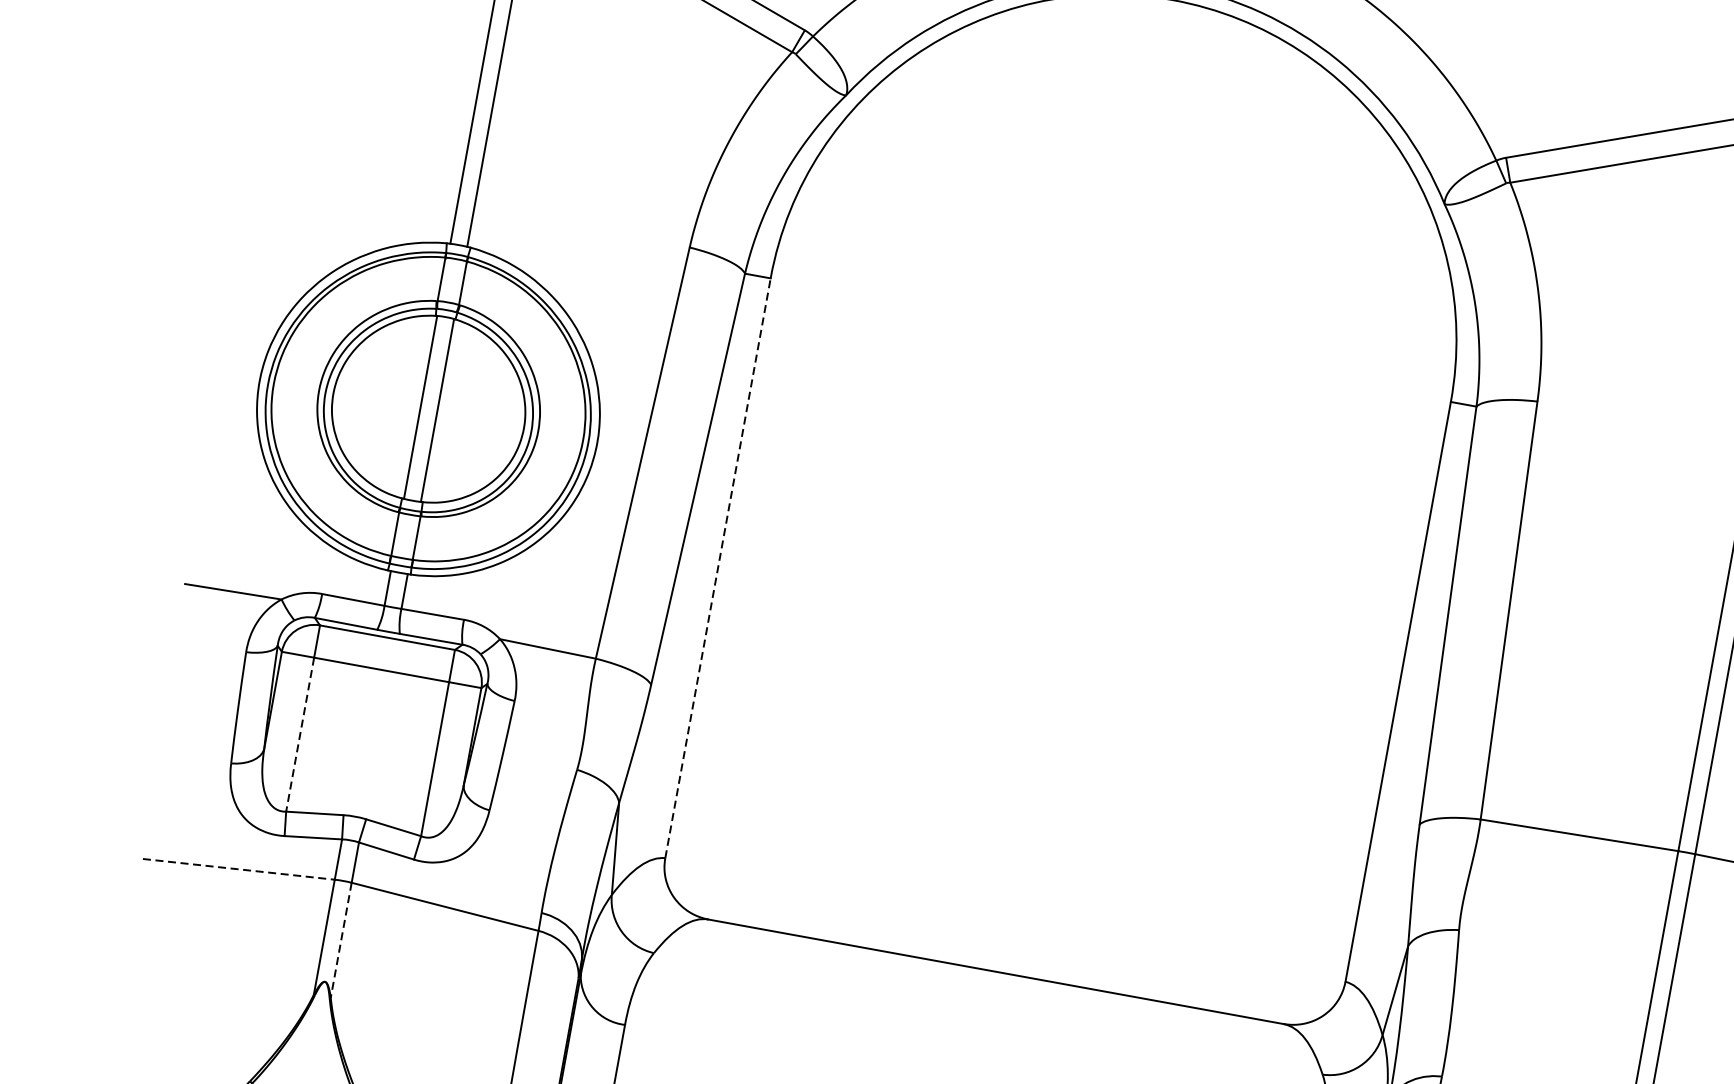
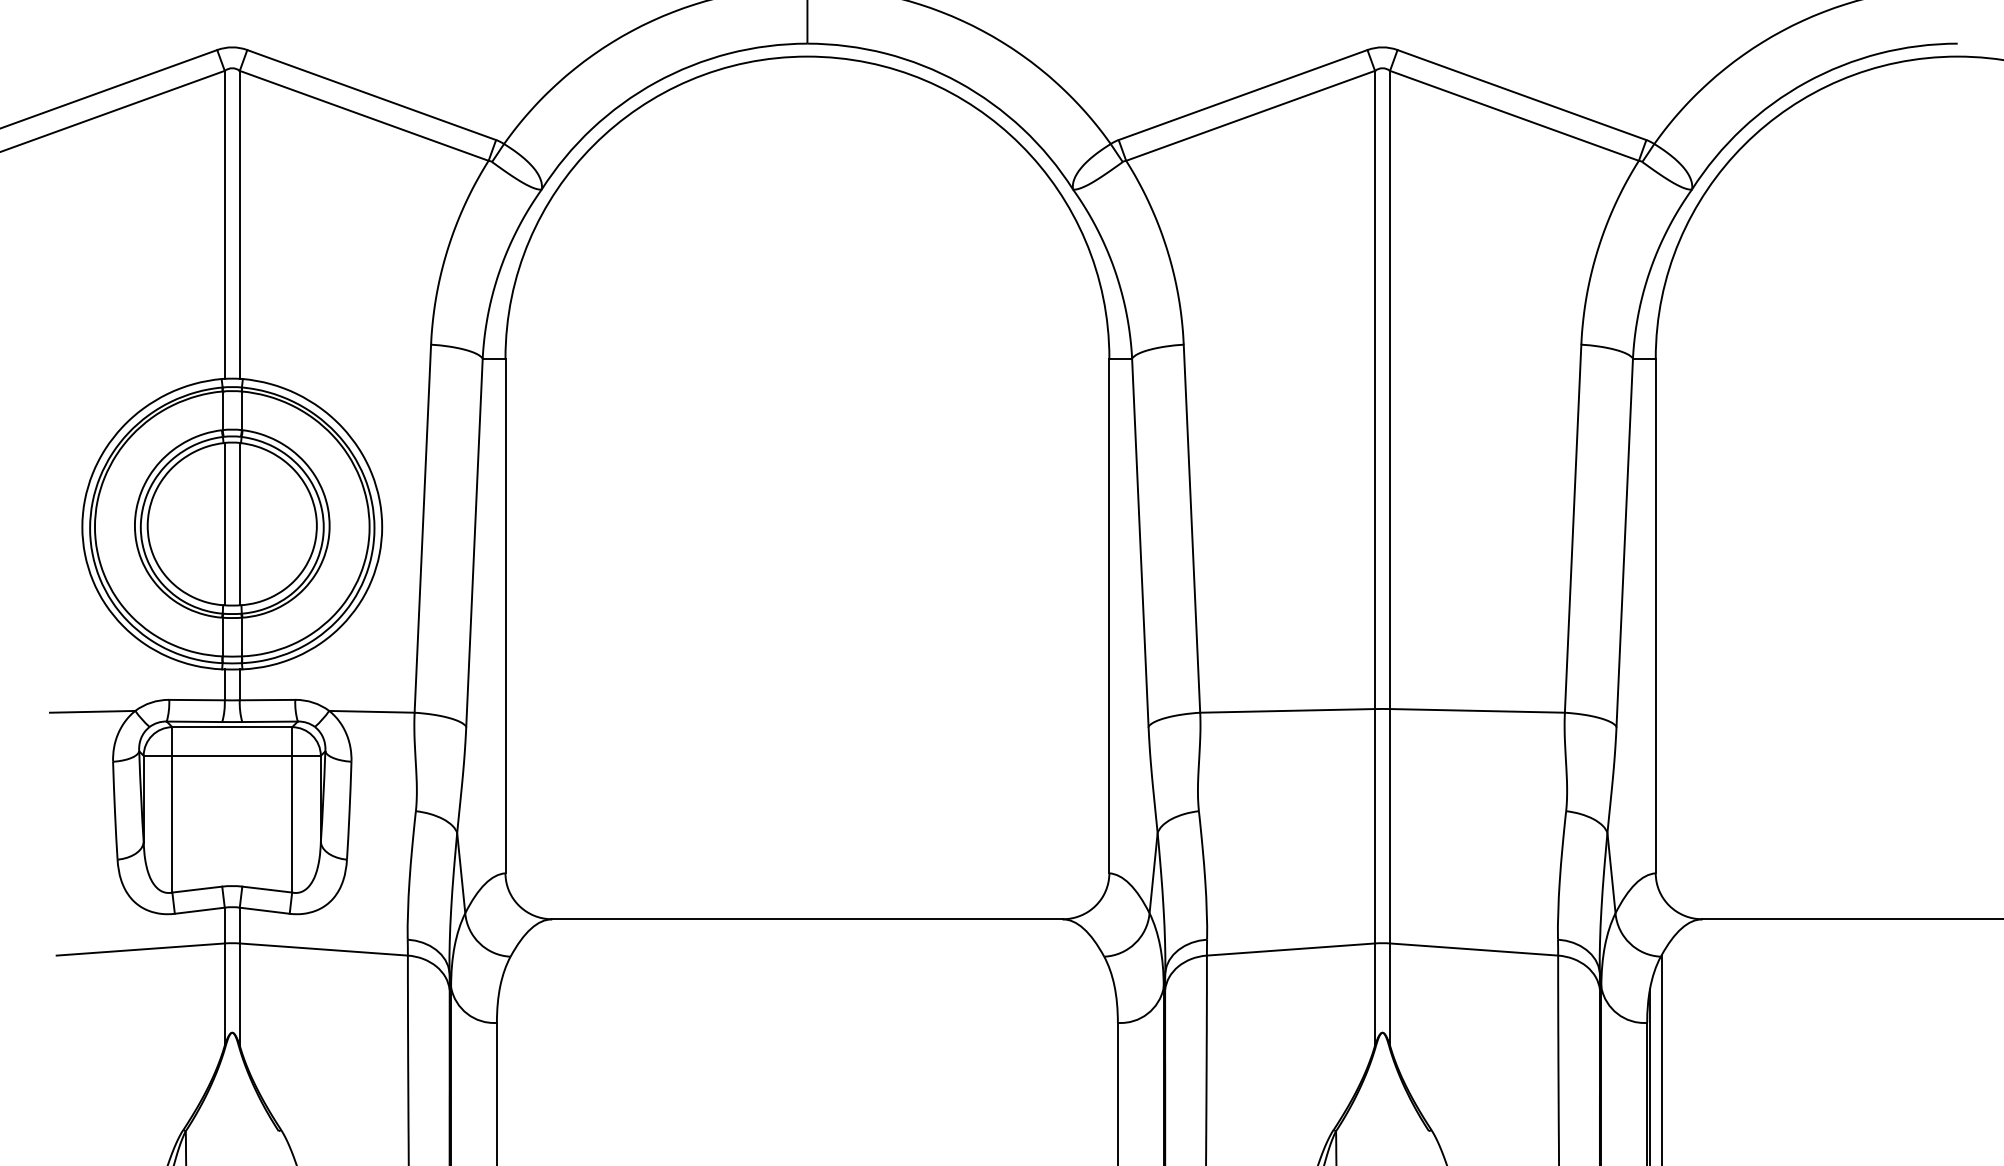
line: (718, 567) -> (505, 615), dashed -> solid
line: (300, 735) -> (172, 824), dashed -> solid
line: (239, 869) -> (141, 949), dashed -> solid
line: (340, 941) -> (239, 995), dashed -> solid

